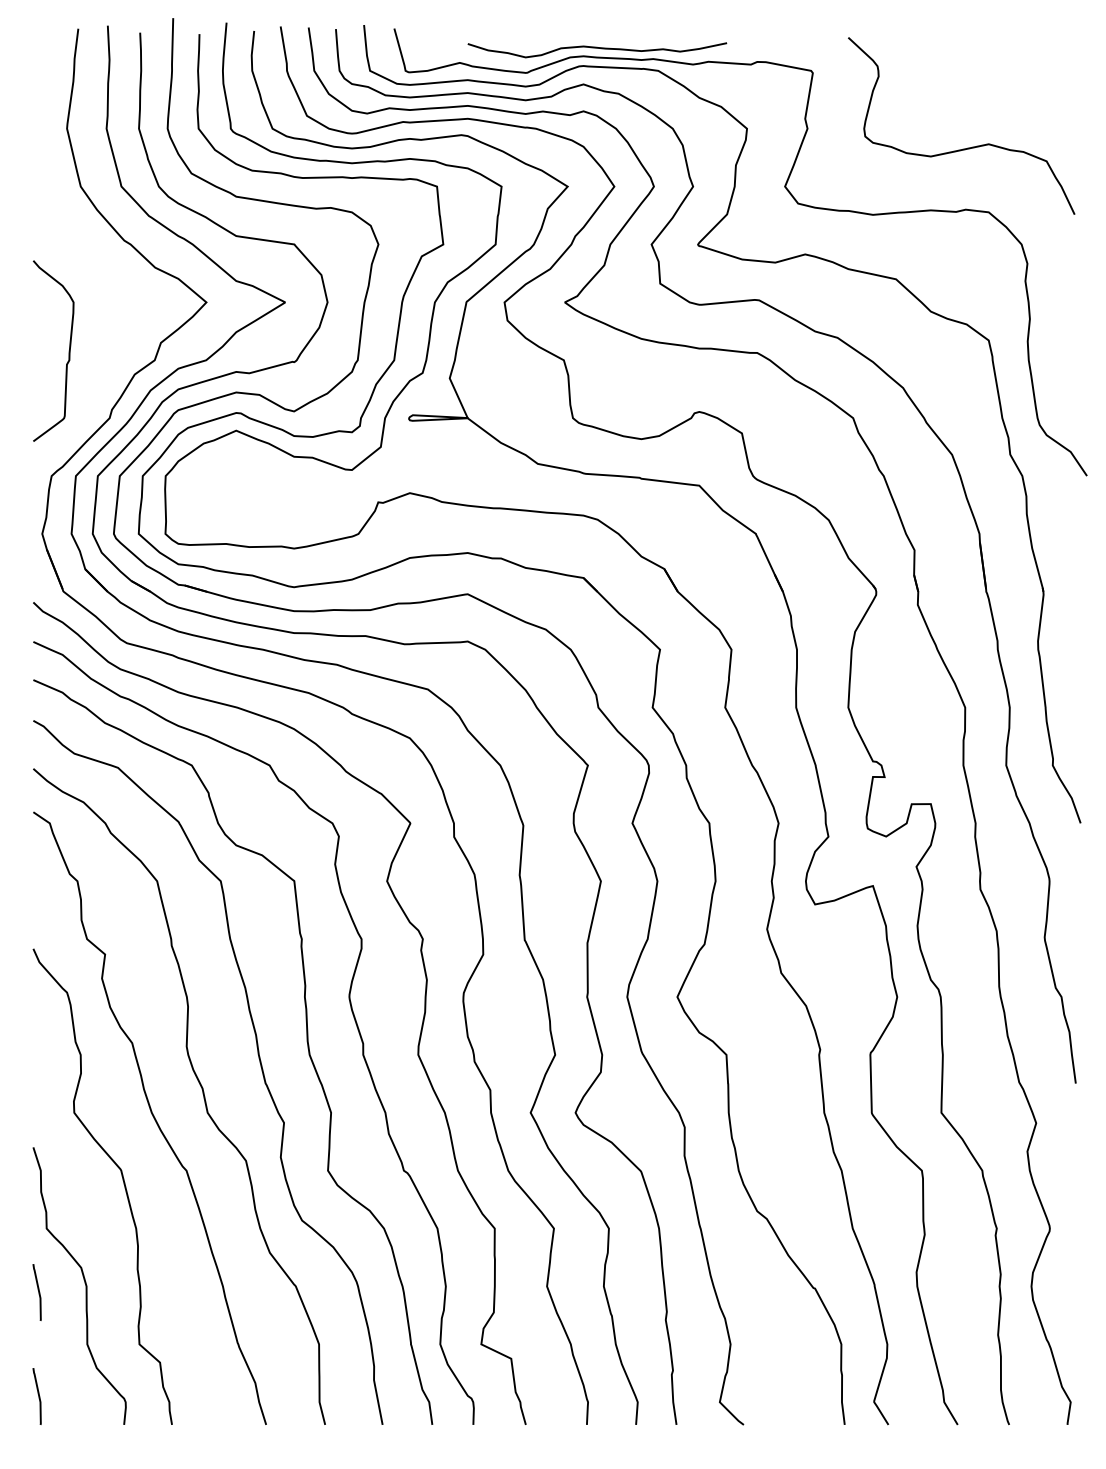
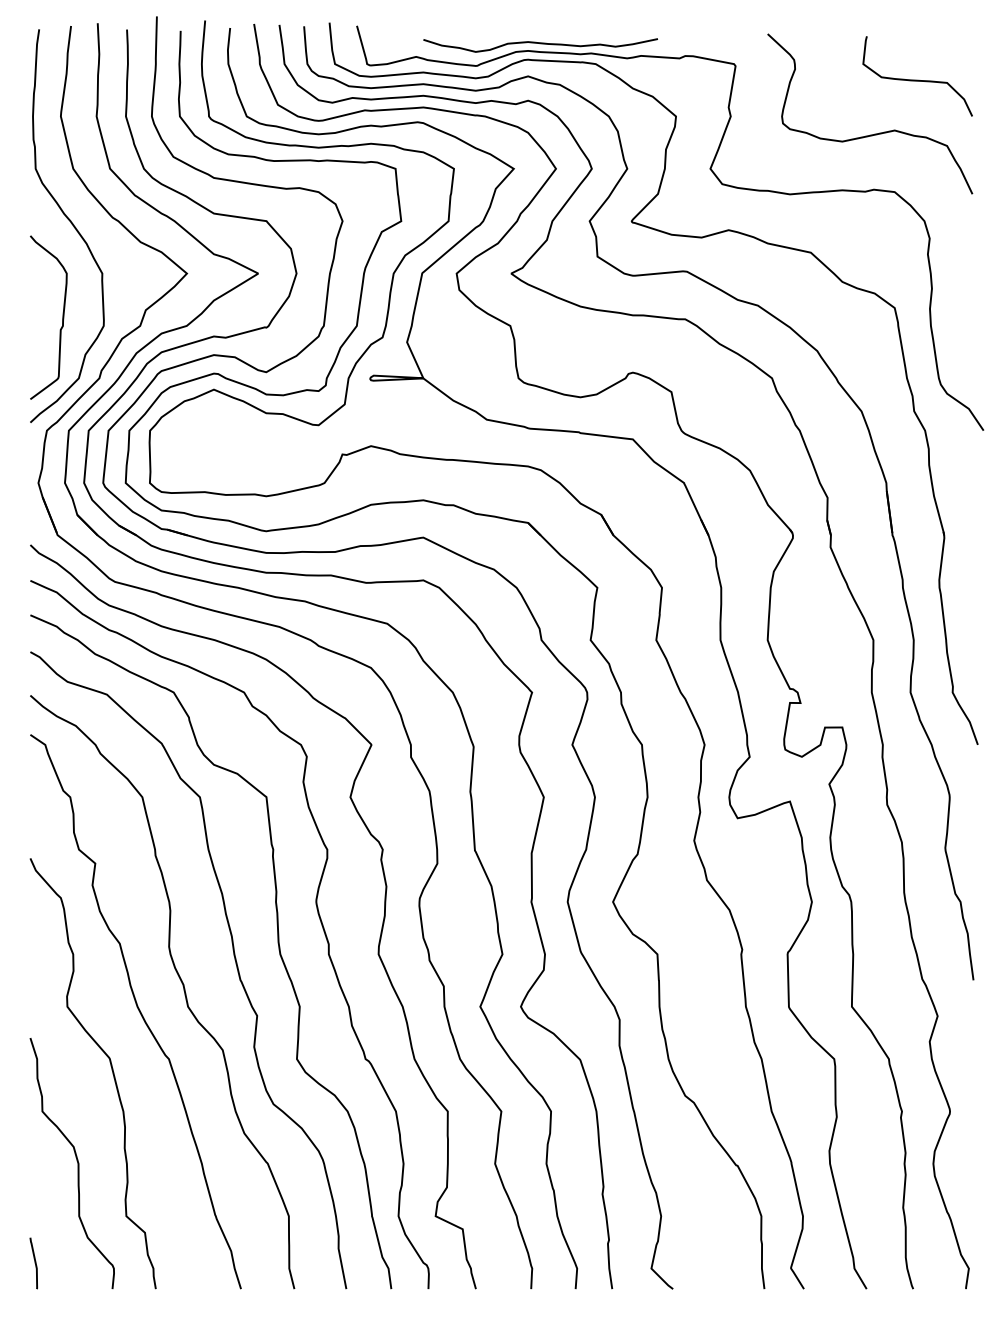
curve: (1014, 88) -> (918, 80), added
curve: (78, 247) -> (71, 223), added
curve: (38, 1292) -> (35, 1169), removed

